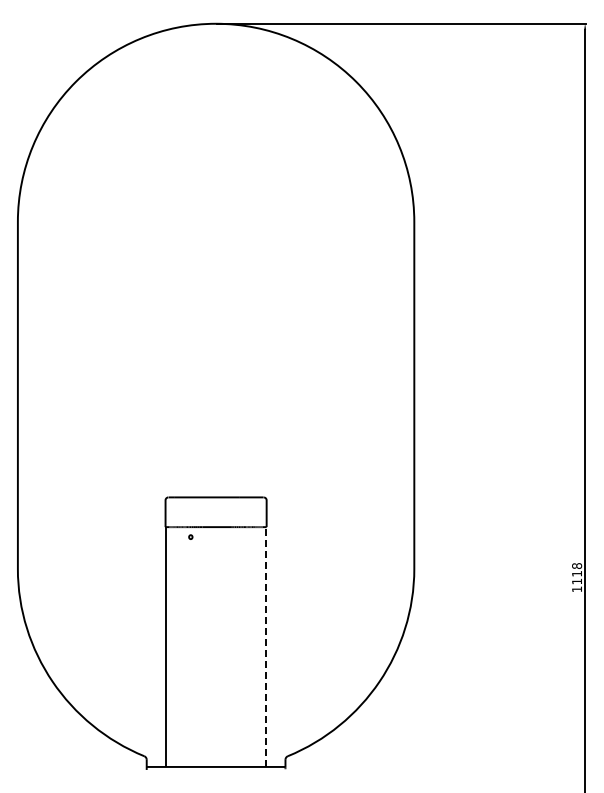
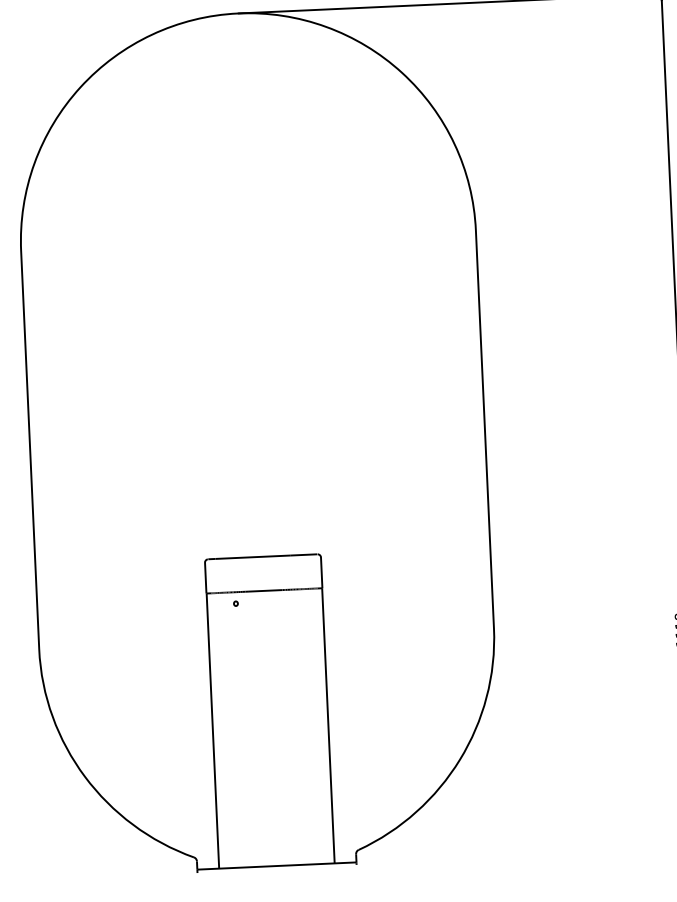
line: (266, 647) -> (328, 726), dashed -> solid

